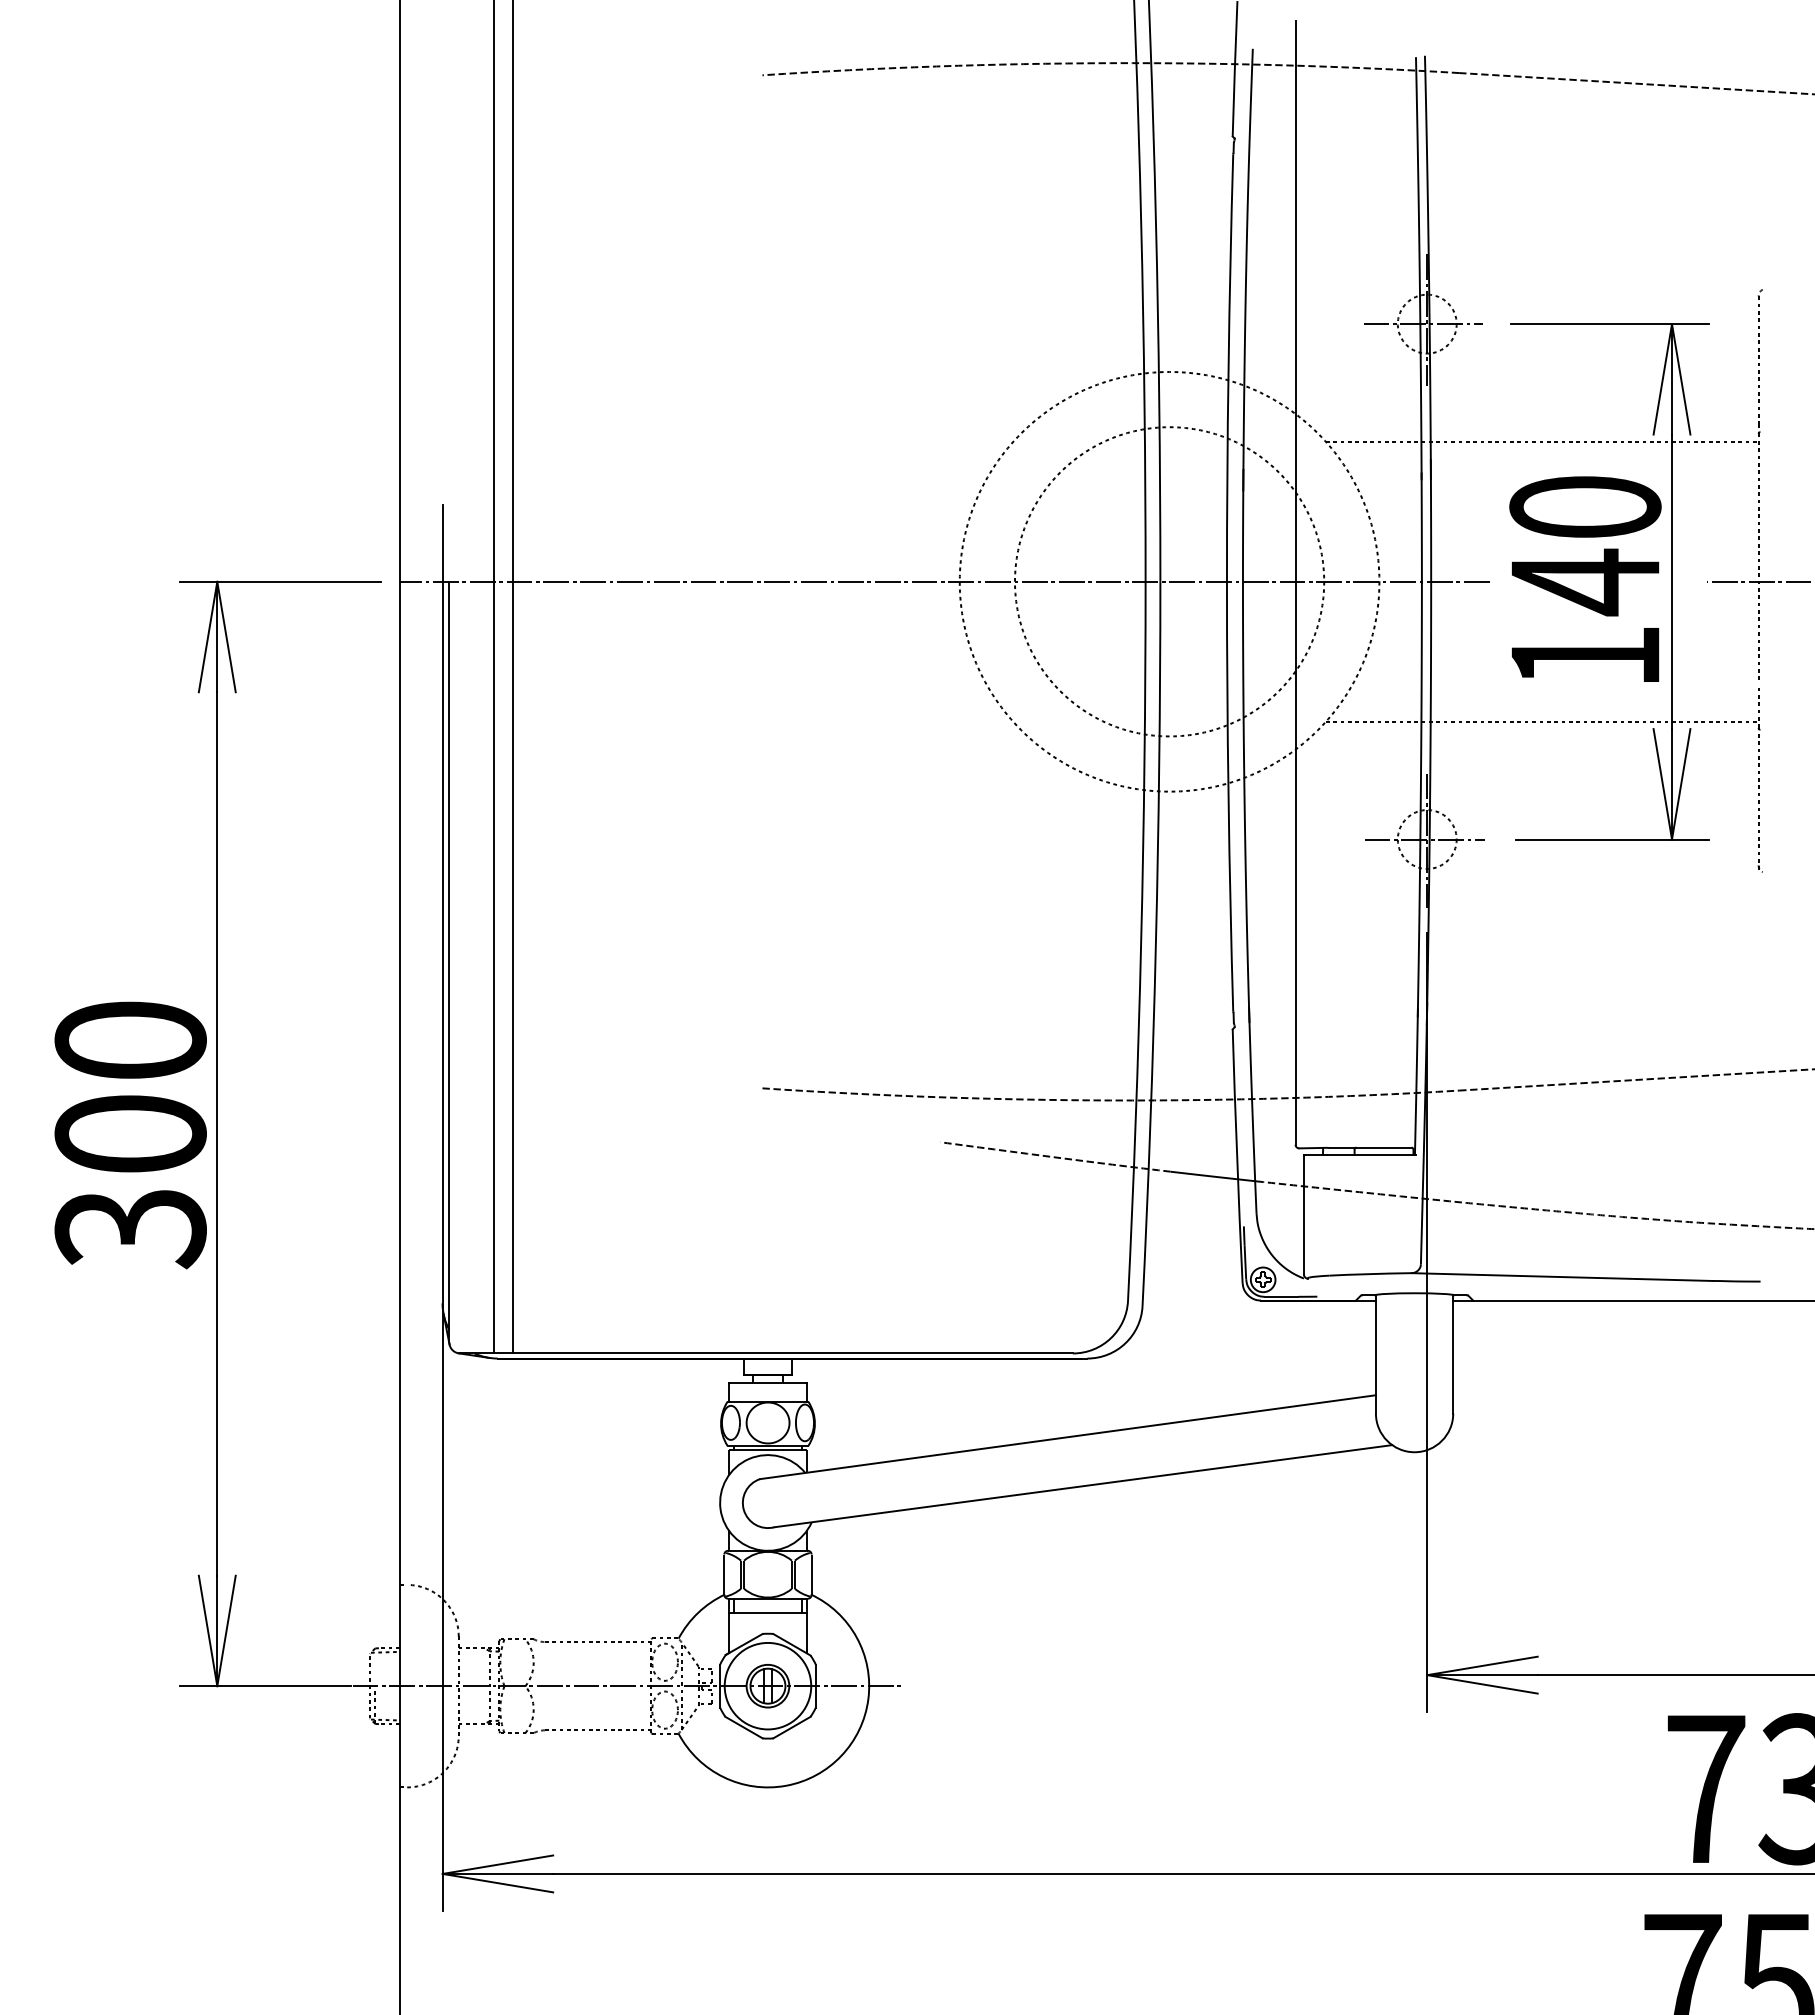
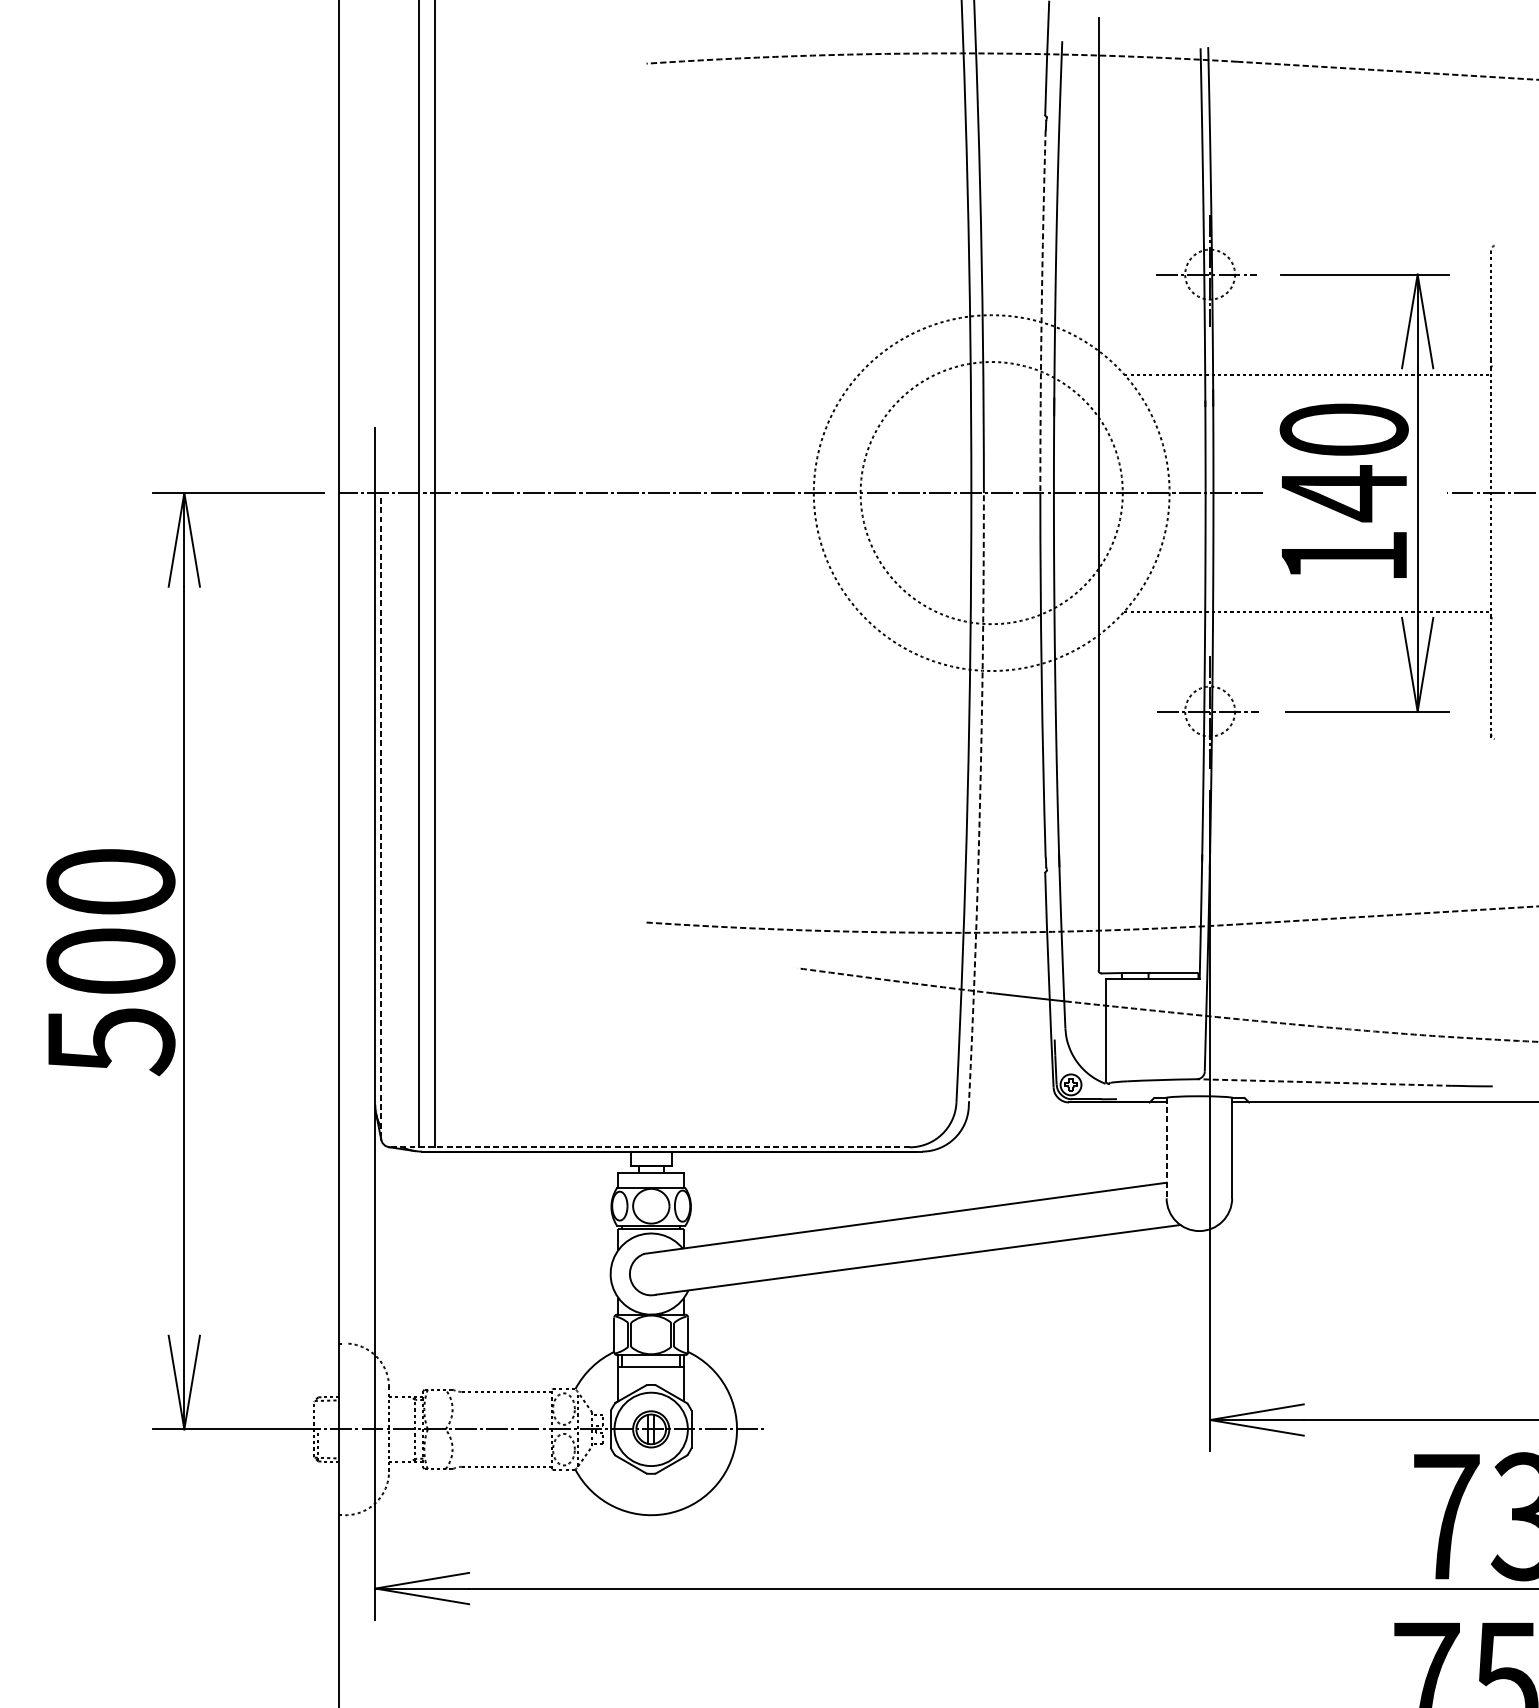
arc: (1228, 368) -> (1041, 312), solid -> dashed
arc: (1155, 944) -> (979, 800), solid -> dashed
line: (449, 961) -> (381, 815), solid -> dashed
text: (130, 1229) -> (110, 1042), 300 -> 500
line: (1561, 1277) -> (1323, 1082), solid -> dashed
line: (766, 1353) -> (649, 1147), solid -> dashed
line: (1375, 1354) -> (1166, 1148), solid -> dashed

